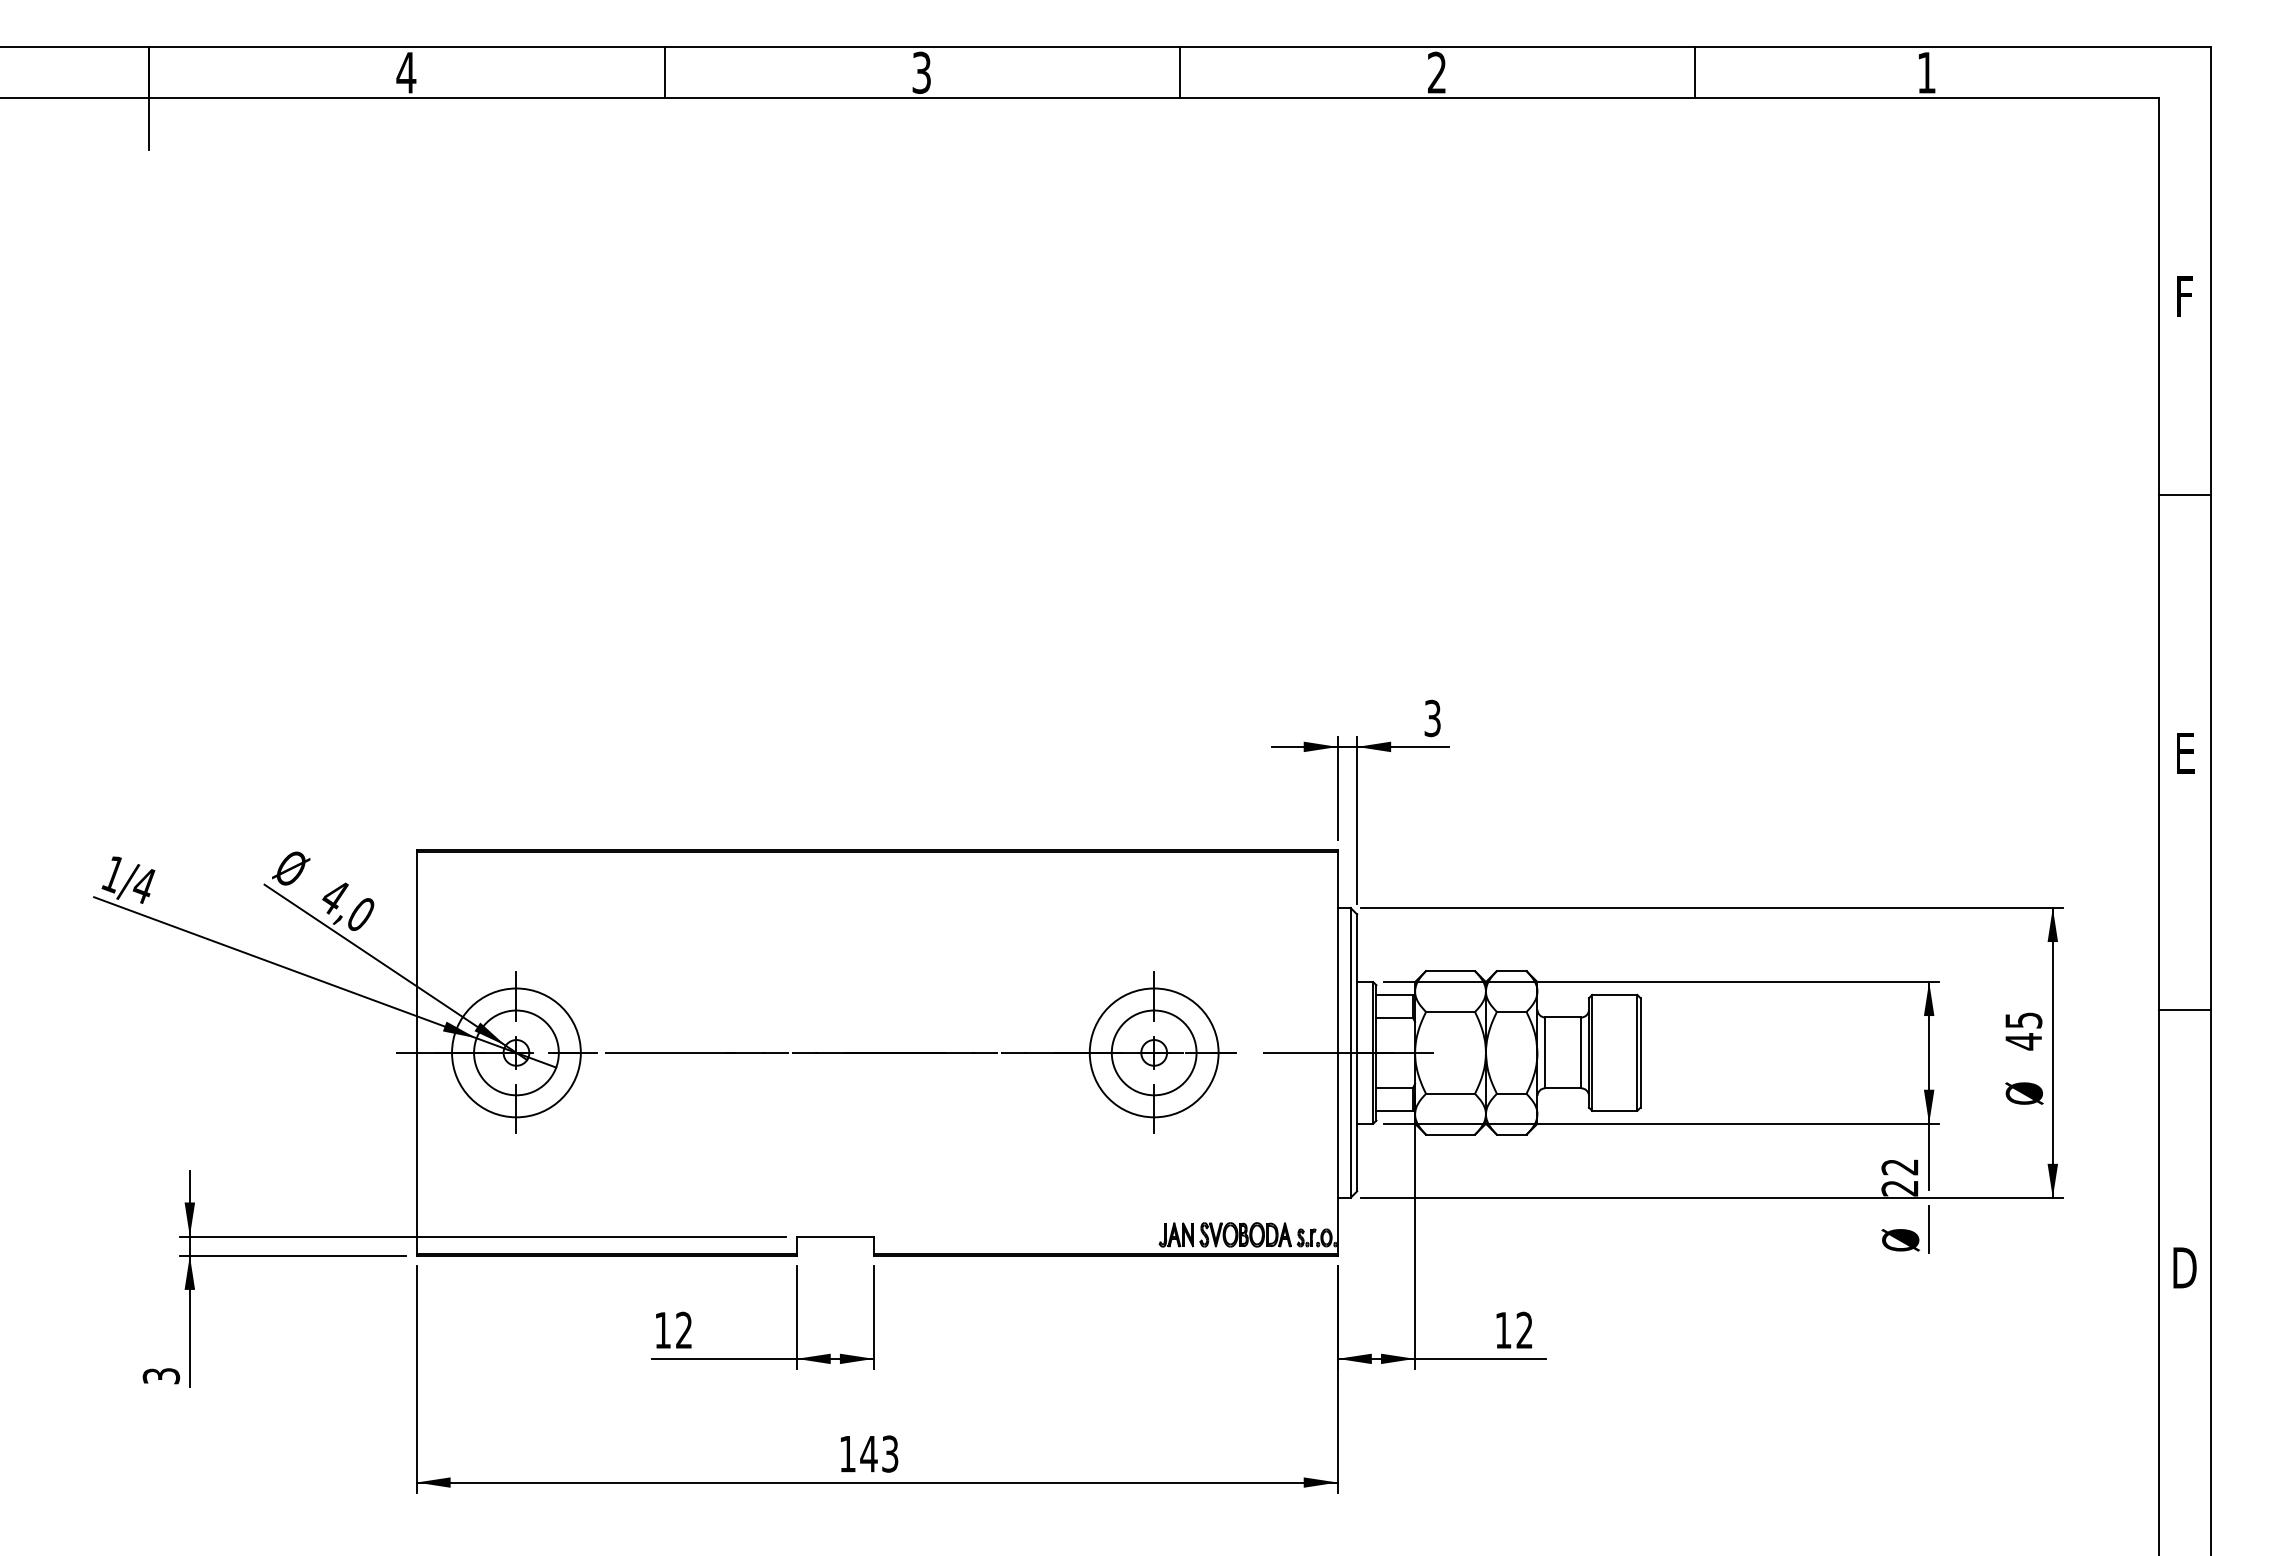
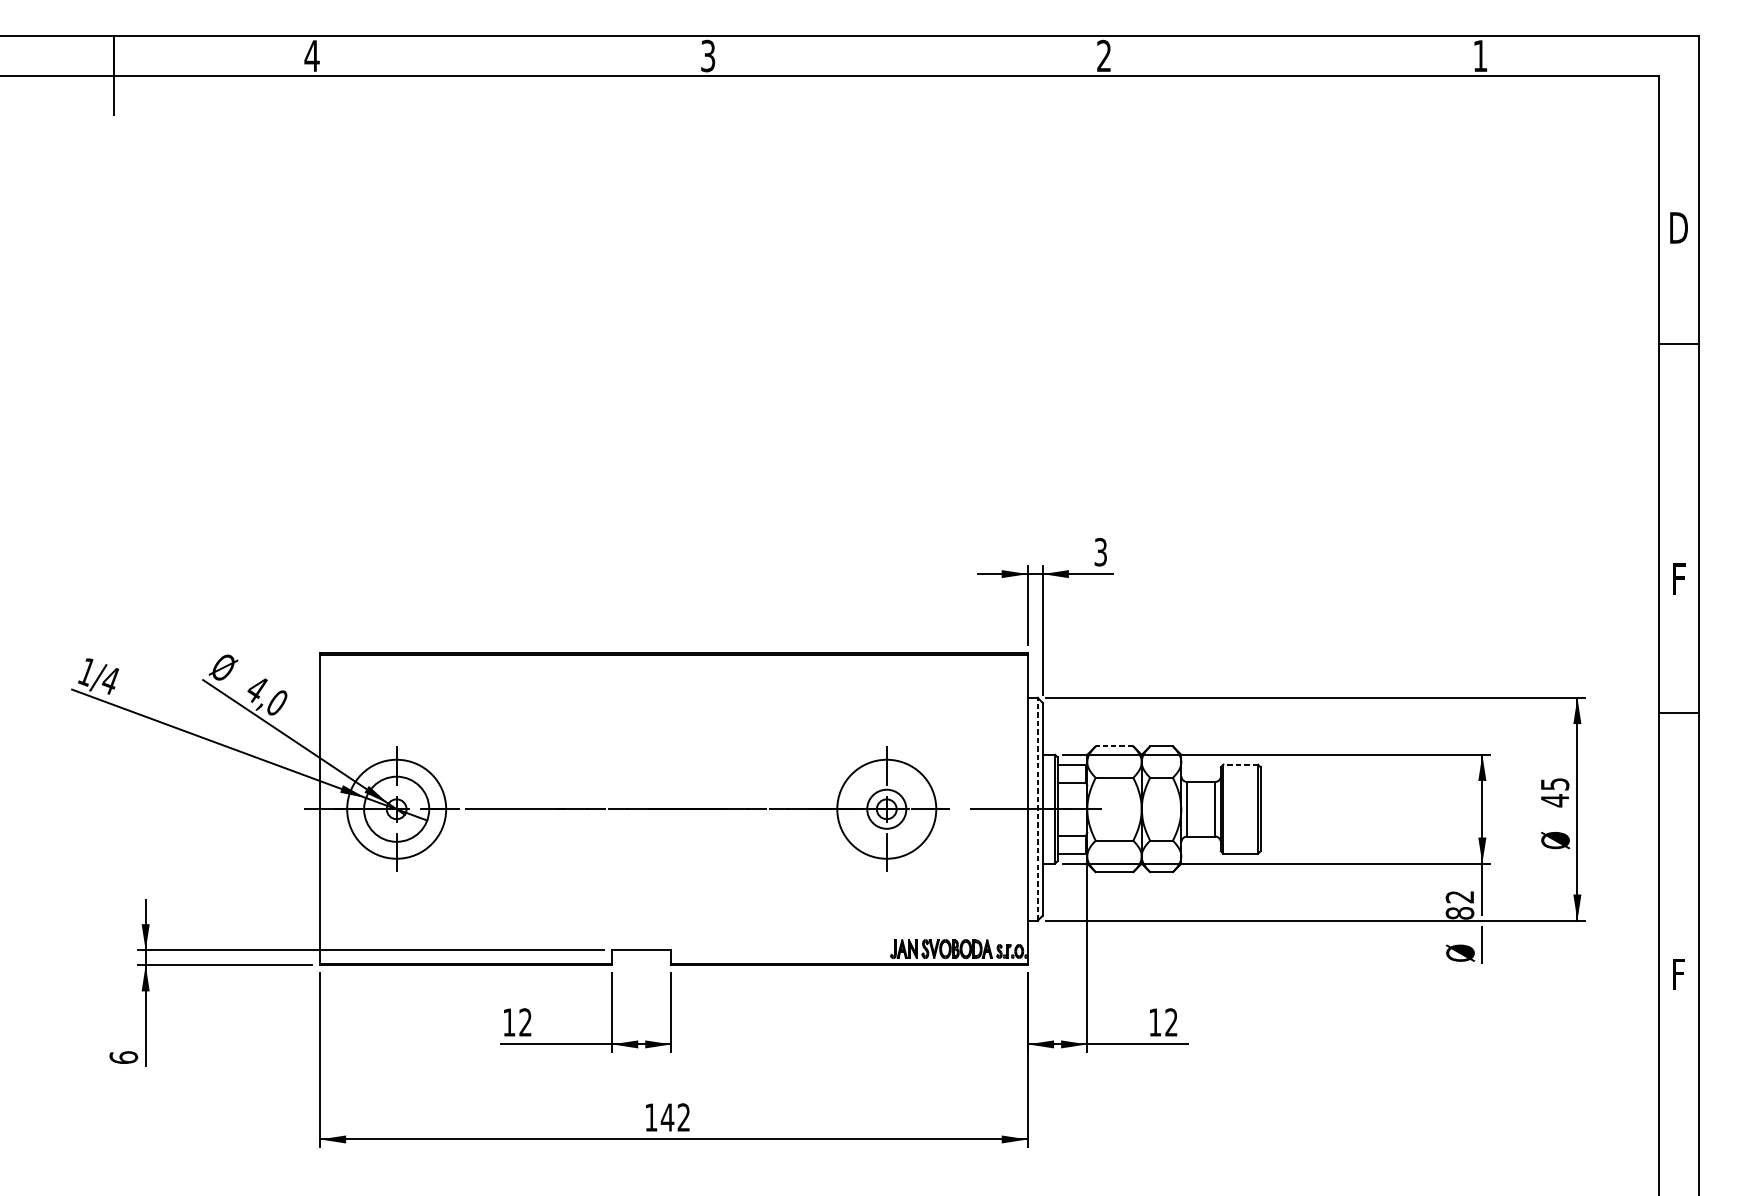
line: (664, 72) -> (510, 55), removed
line: (1179, 72) -> (906, 55), removed
line: (1695, 72) -> (1302, 55), removed
text: (2184, 296) -> (1678, 227), F -> D
line: (2184, 495) -> (1678, 344), moved
text: (2185, 753) -> (1679, 579), E -> F
line: (1450, 971) -> (1114, 746), solid -> dashed
line: (1614, 994) -> (1240, 764), solid -> dashed
line: (2184, 1010) -> (1678, 712), moved
circle: (1153, 1052) -> (886, 808), size x0.6
line: (1350, 1052) -> (1037, 808), solid -> dashed
text: (1899, 1188) -> (1459, 913), 22 -> 82
text: (2184, 1267) -> (1678, 974), D -> F
text: (161, 1375) -> (123, 1057), 3 -> 6
text: (890, 1453) -> (684, 1117), 143 -> 142

